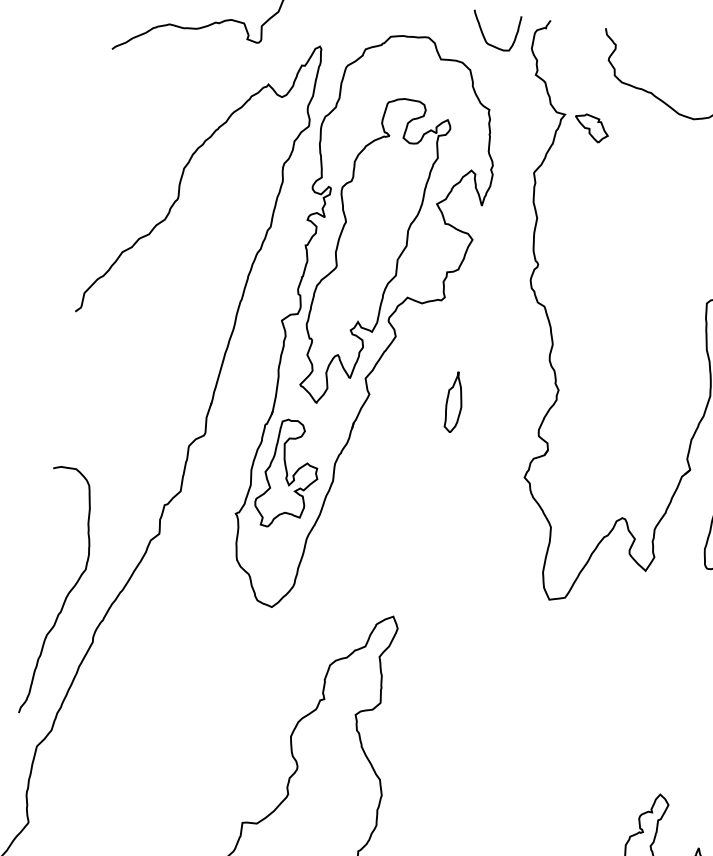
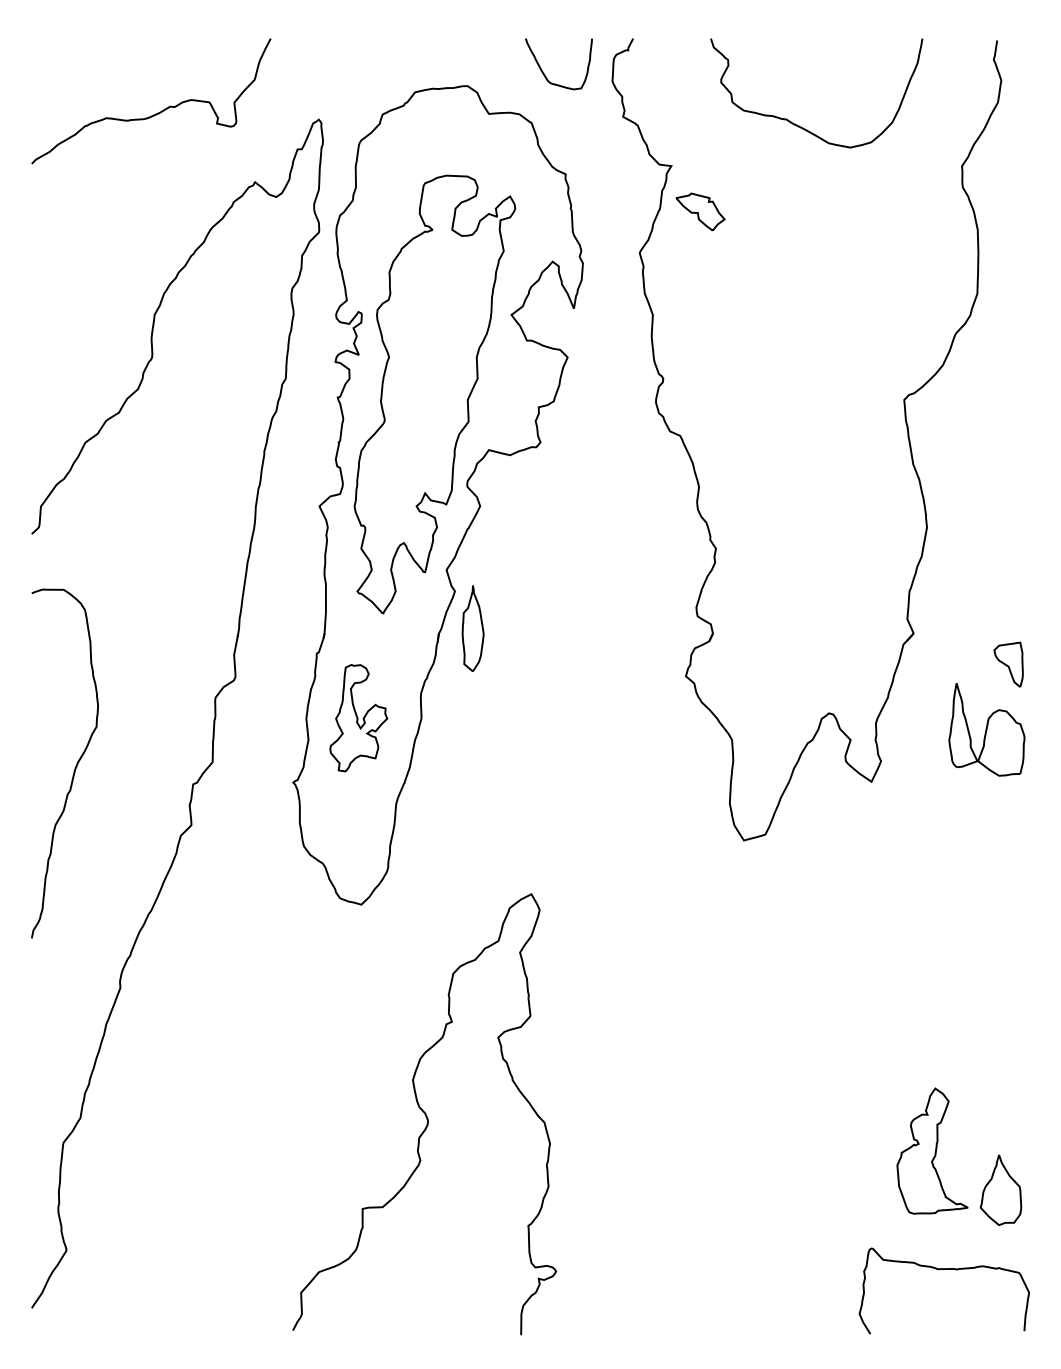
part: (591, 127) -> (700, 211), moved
part: (453, 402) -> (472, 628), moved
part: (288, 474) -> (358, 718), size x0.7
curve: (67, 594) -> (75, 765), moved

